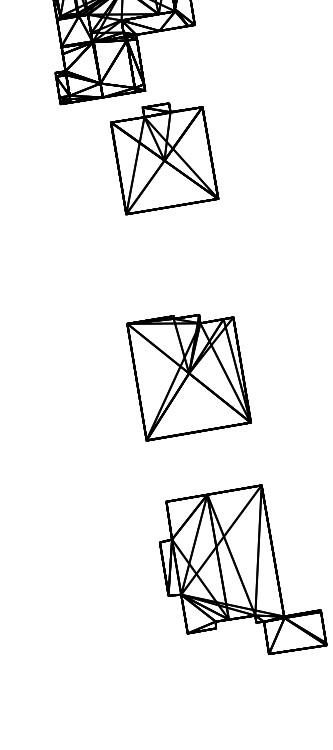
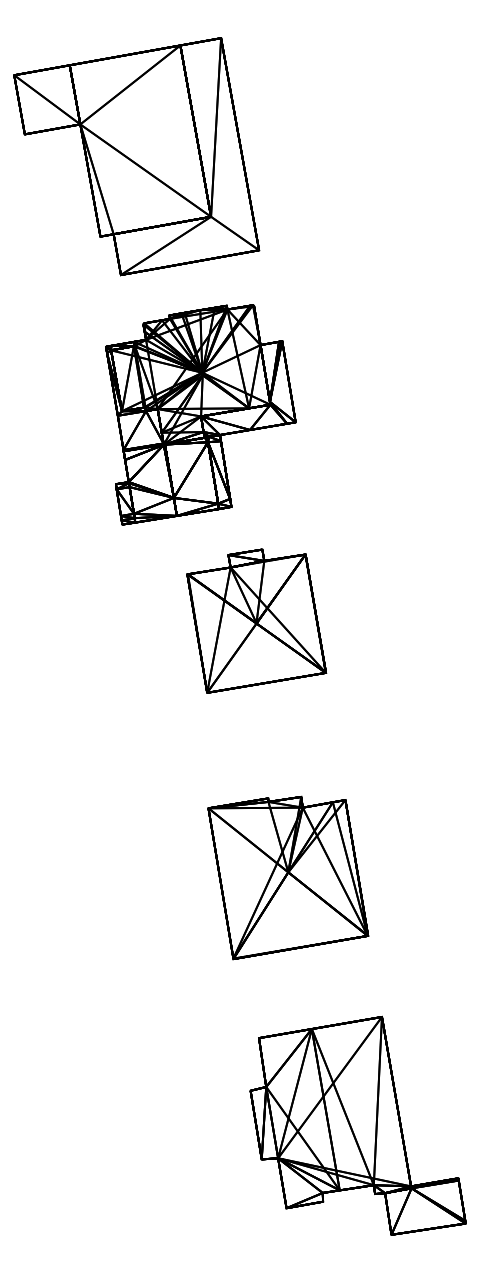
part: (164, 158) -> (256, 620), moved

